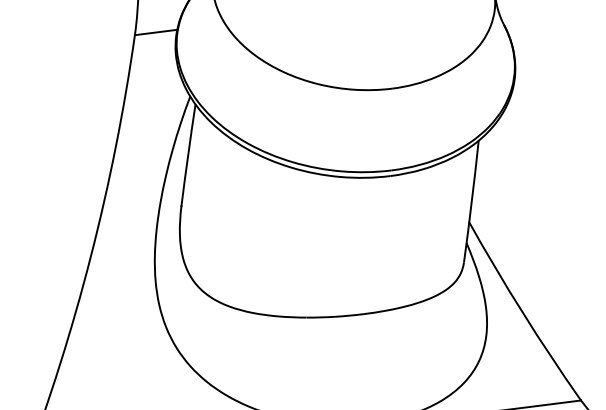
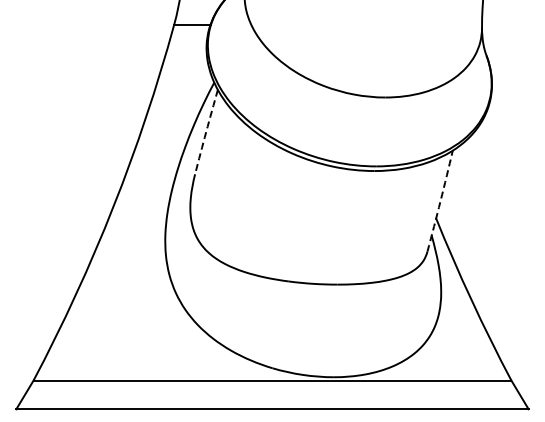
arc: (188, 154) -> (206, 131), solid -> dashed
arc: (471, 201) -> (440, 201), solid -> dashed

